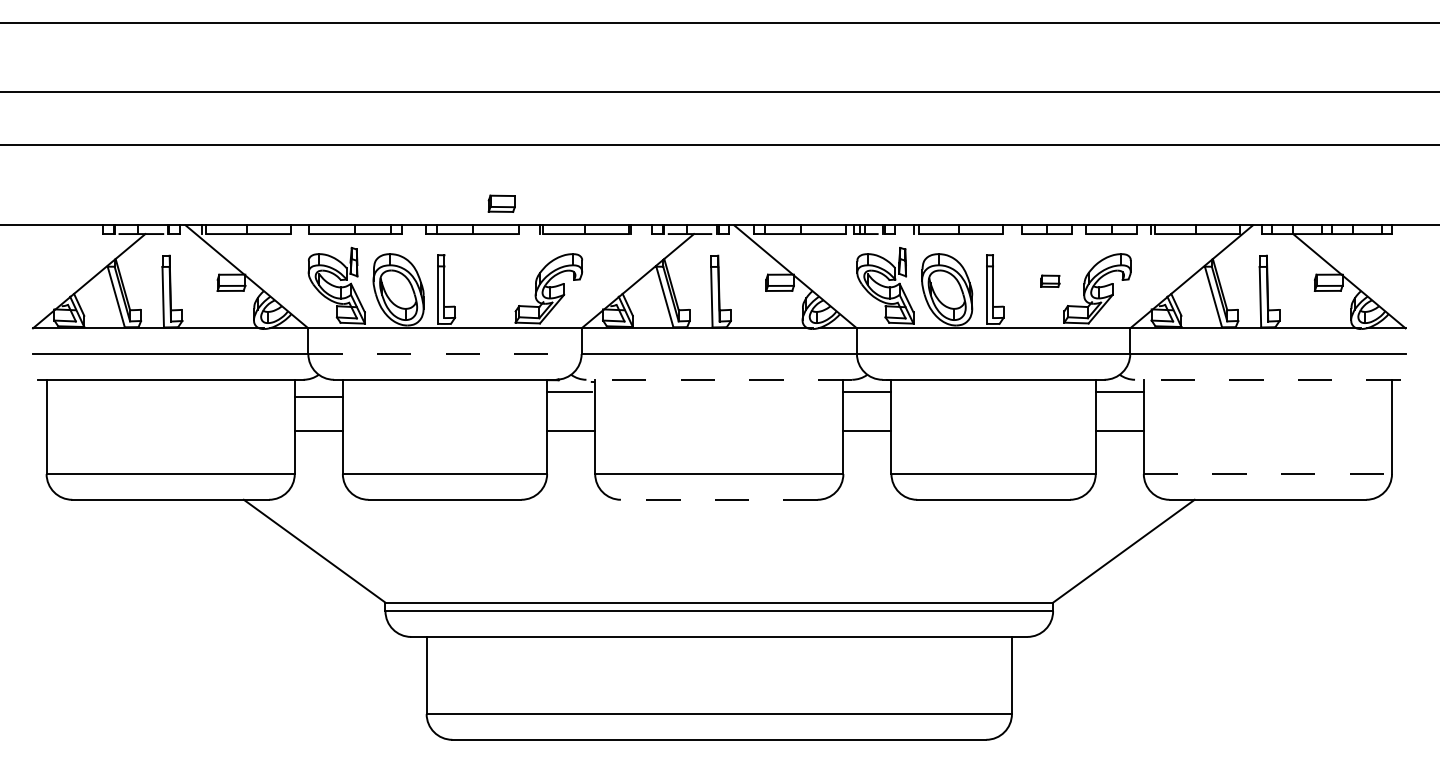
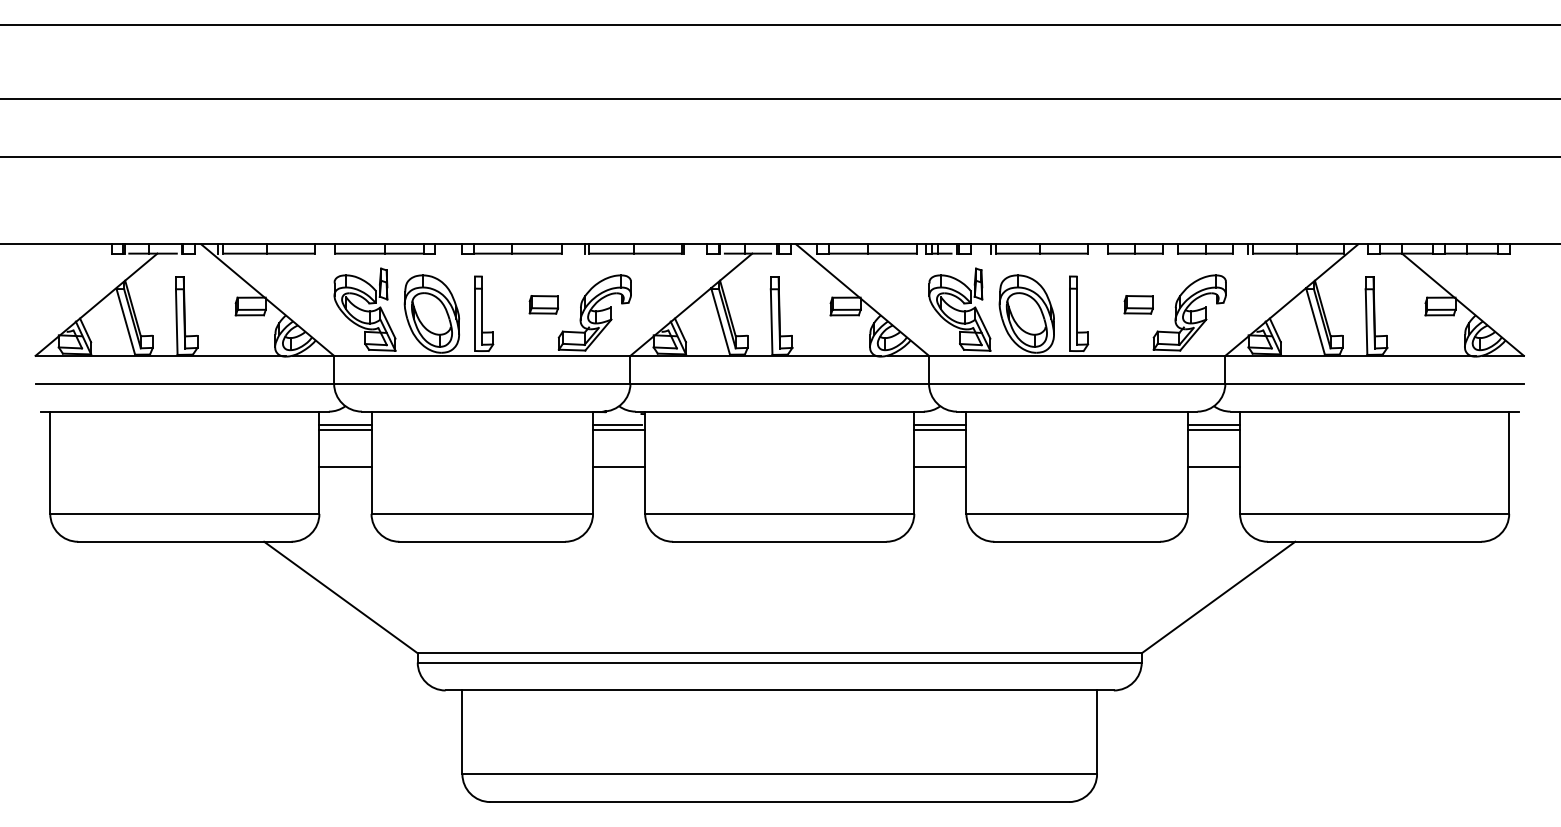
part: (501, 203) -> (543, 304), moved
part: (1050, 280) -> (1138, 304), size x1.43
line: (445, 353) -> (482, 383), dashed -> solid
line: (719, 379) -> (779, 411), dashed -> solid
line: (1267, 379) -> (1374, 411), dashed -> solid
line: (318, 391) -> (345, 424), added
line: (571, 397) -> (619, 430), added
line: (867, 397) -> (940, 430), added
line: (1119, 397) -> (1213, 430), added
line: (1267, 473) -> (1374, 513), dashed -> solid
line: (719, 499) -> (779, 541), dashed -> solid

